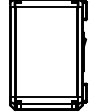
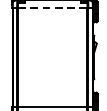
line: (47, 7) -> (53, 8), solid -> dashed

